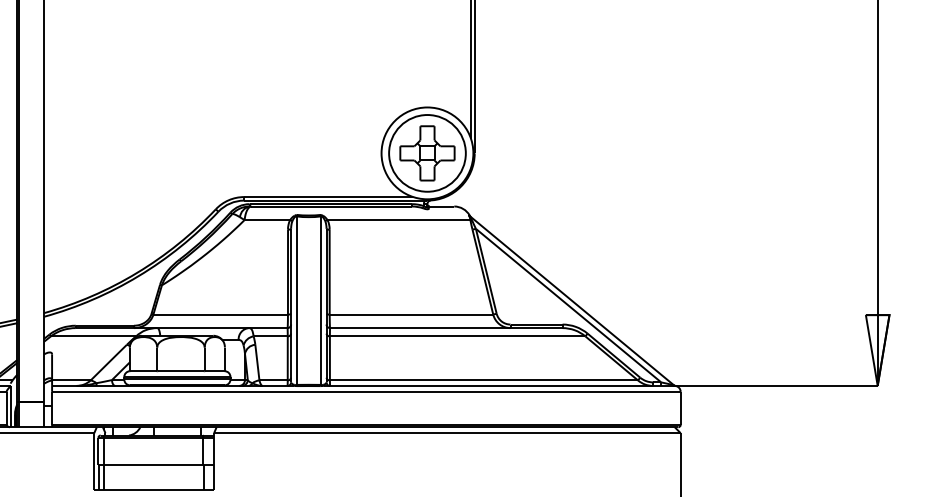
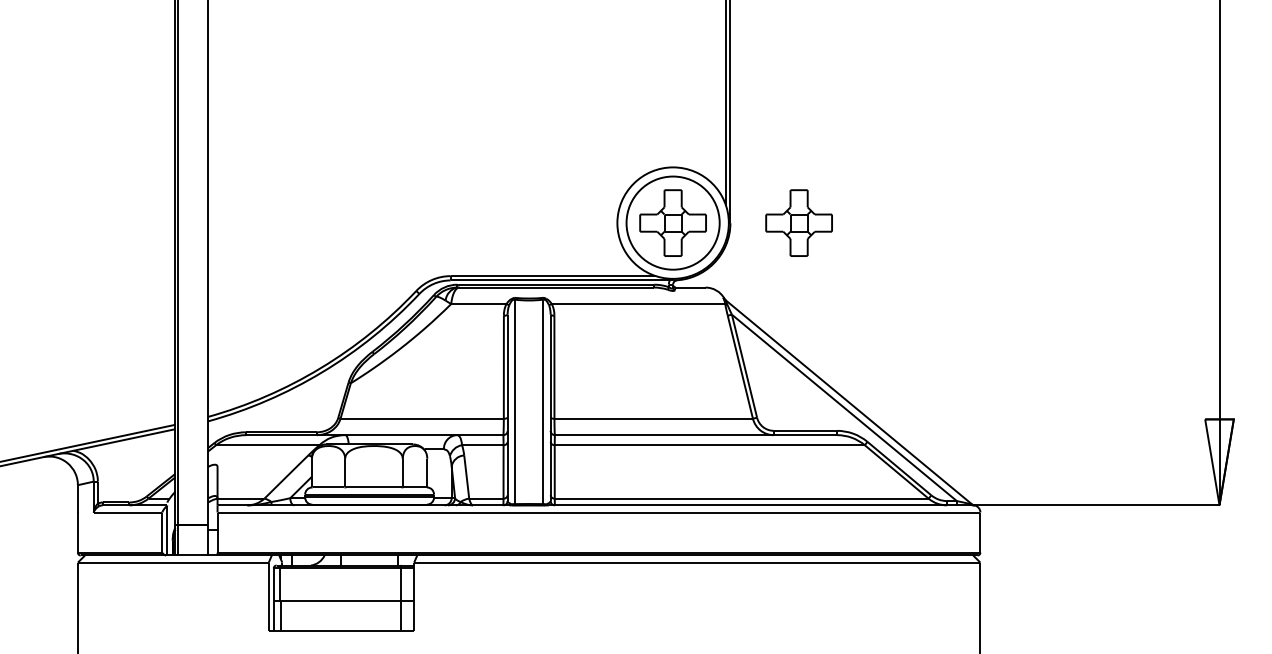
part: (530, 152) -> (798, 222), added

